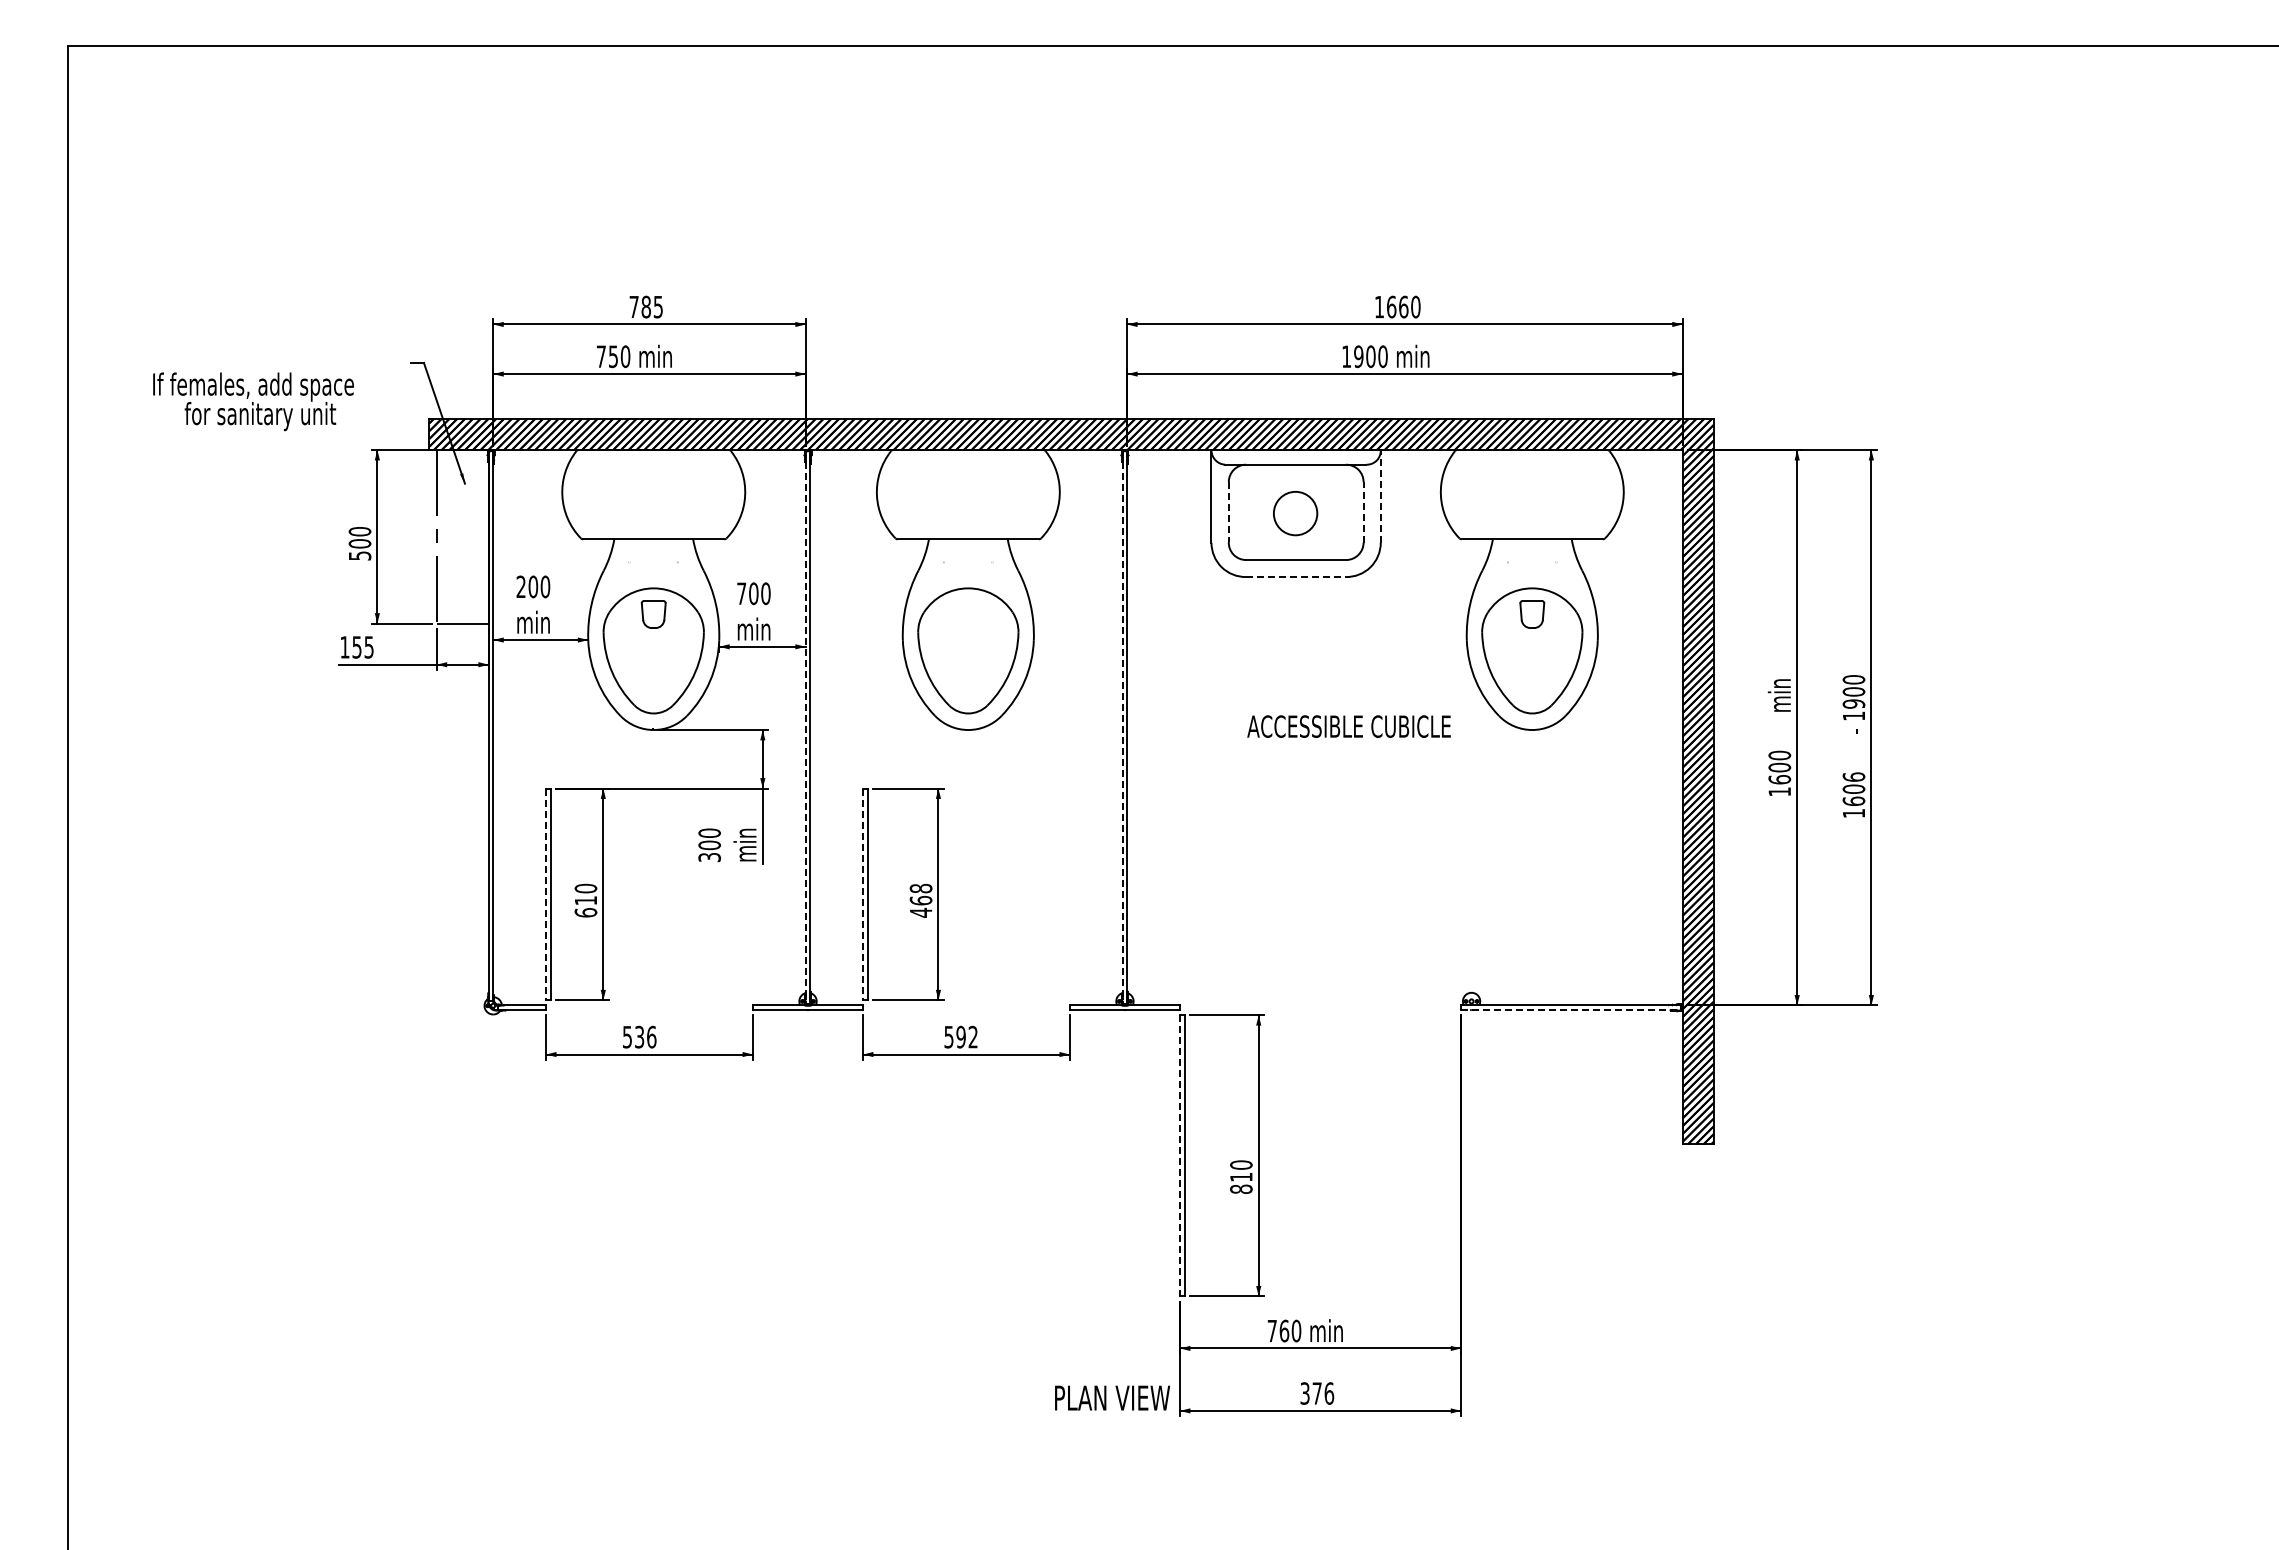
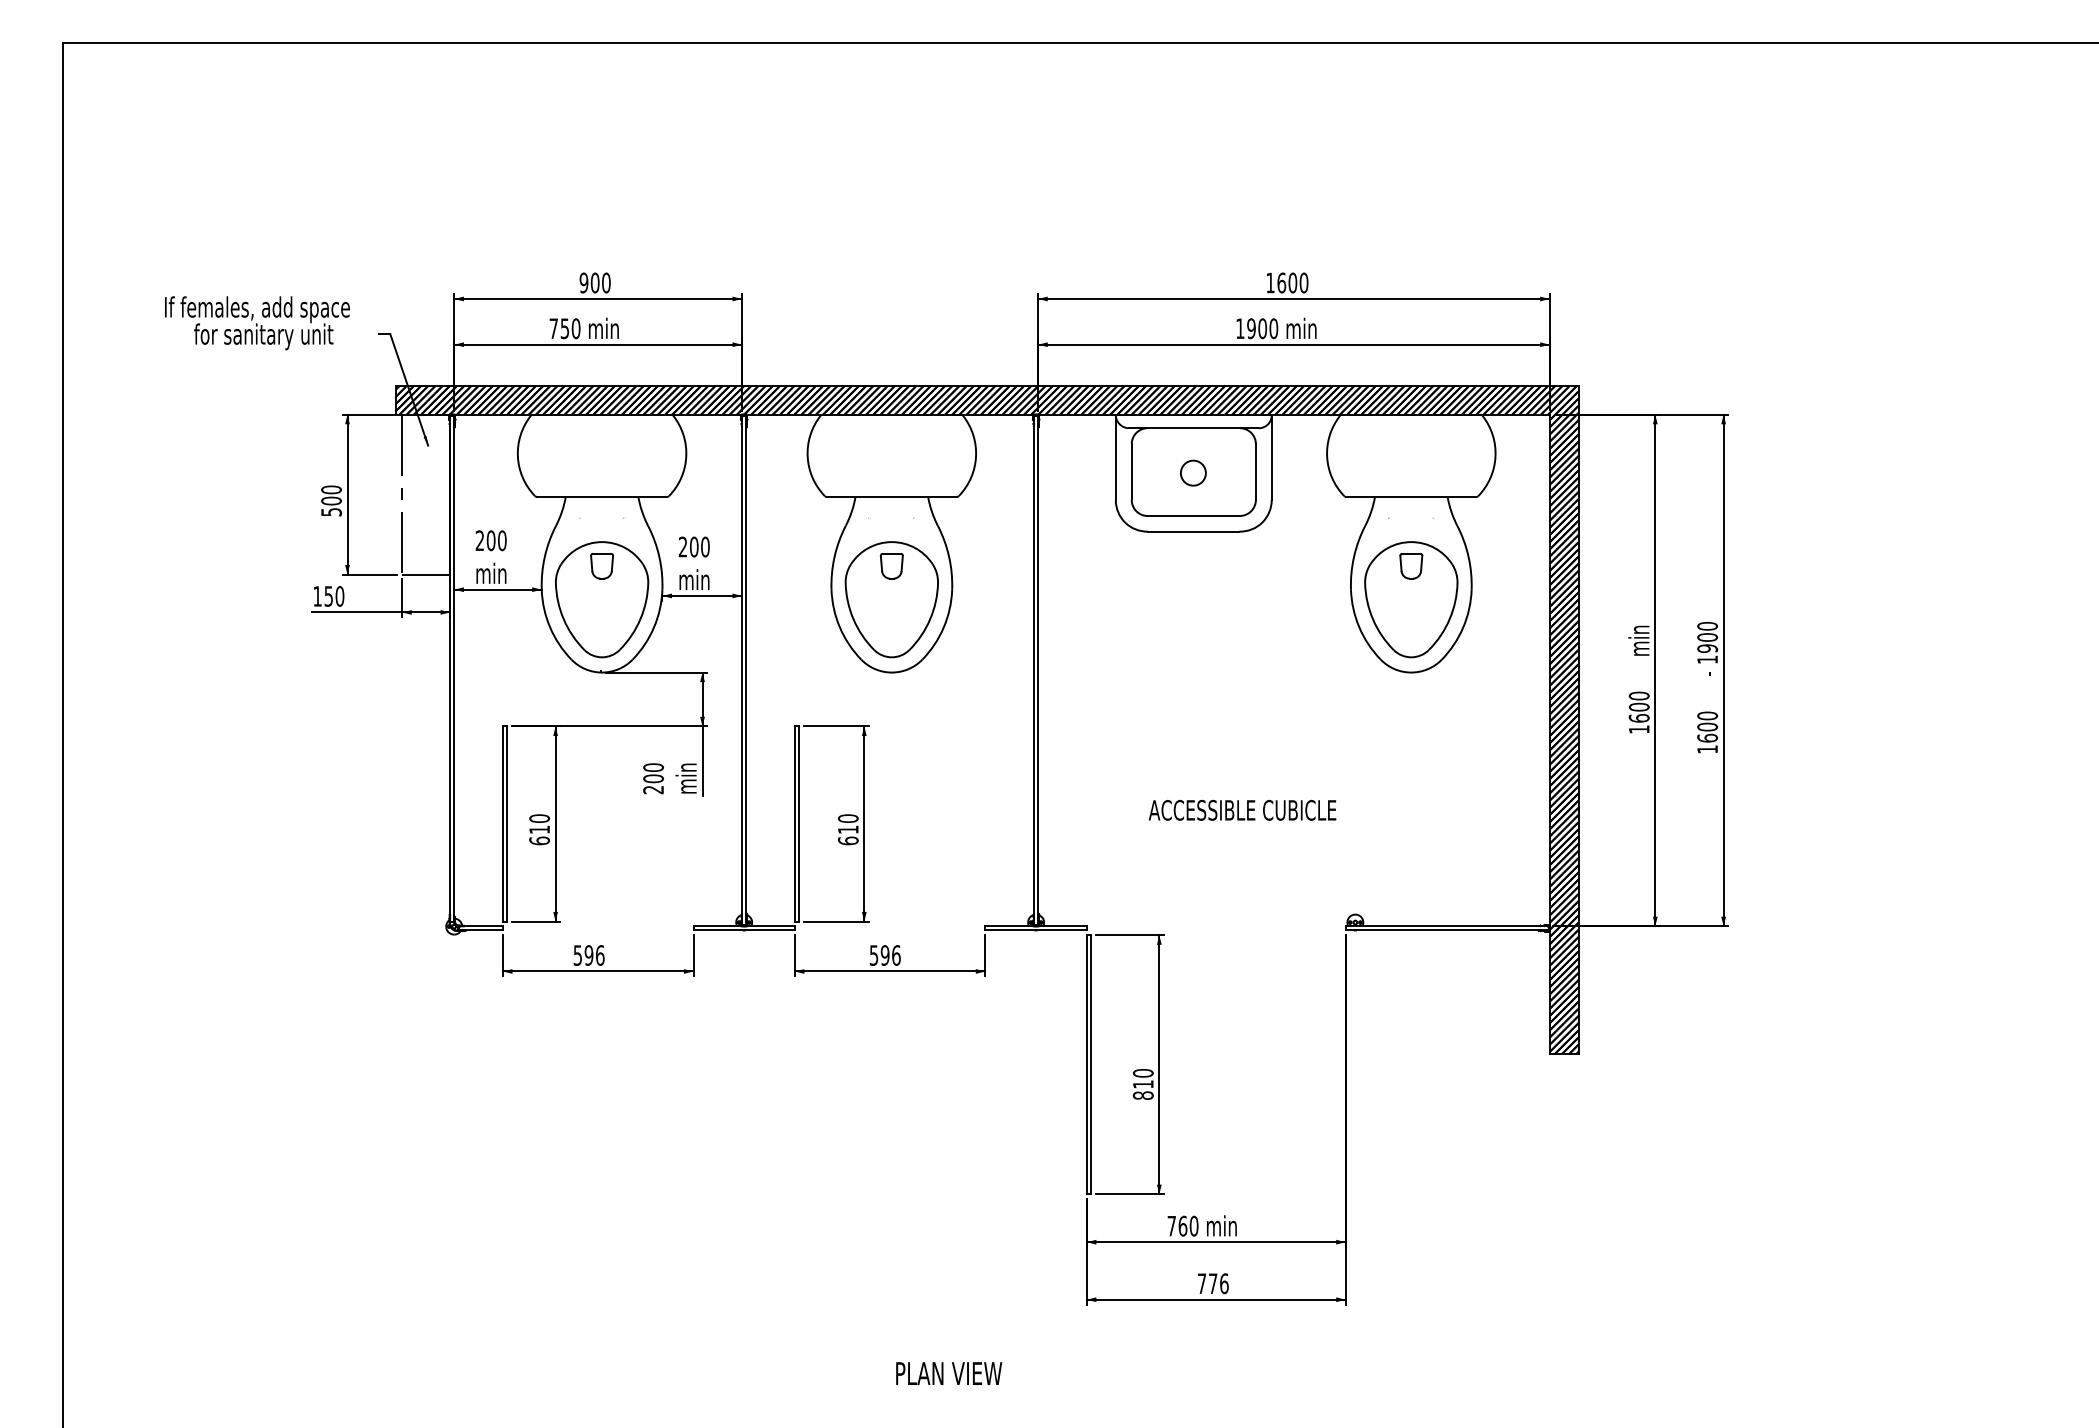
text: (646, 306) -> (595, 282), 785 -> 900
text: (1403, 306) -> (1292, 282), 1660 -> 1600
text: (253, 401) -> (257, 322), moved
line: (1380, 495) -> (1271, 456), dashed -> solid
line: (1363, 511) -> (1255, 471), dashed -> solid
line: (1228, 512) -> (1131, 472), dashed -> solid
circle: (1295, 513) -> (1193, 473), size x0.62
line: (1295, 577) -> (1193, 532), dashed -> solid
text: (741, 593) -> (682, 546), 700 -> 200
part: (968, 614) -> (891, 566), added
text: (368, 647) -> (339, 596), 155 -> 150
text: (1348, 726) -> (1242, 810), moved
line: (805, 728) -> (741, 671), dashed -> solid
line: (1122, 728) -> (1033, 671), dashed -> solid
text: (1853, 776) -> (1707, 715), 1606 -> 1600
text: (709, 857) -> (653, 789), 300 -> 200
line: (546, 894) -> (503, 824), dashed -> solid
line: (863, 894) -> (795, 824), dashed -> solid
text: (920, 900) -> (847, 829), 468 -> 610
line: (1571, 1009) -> (1447, 929), dashed -> solid
text: (973, 1036) -> (896, 954), 592 -> 596
text: (639, 1037) -> (588, 955), 536 -> 596
line: (1179, 1155) -> (1086, 1064), dashed -> solid
text: (1304, 1393) -> (1201, 1283), 376 -> 776
text: (1112, 1397) -> (949, 1373), moved

